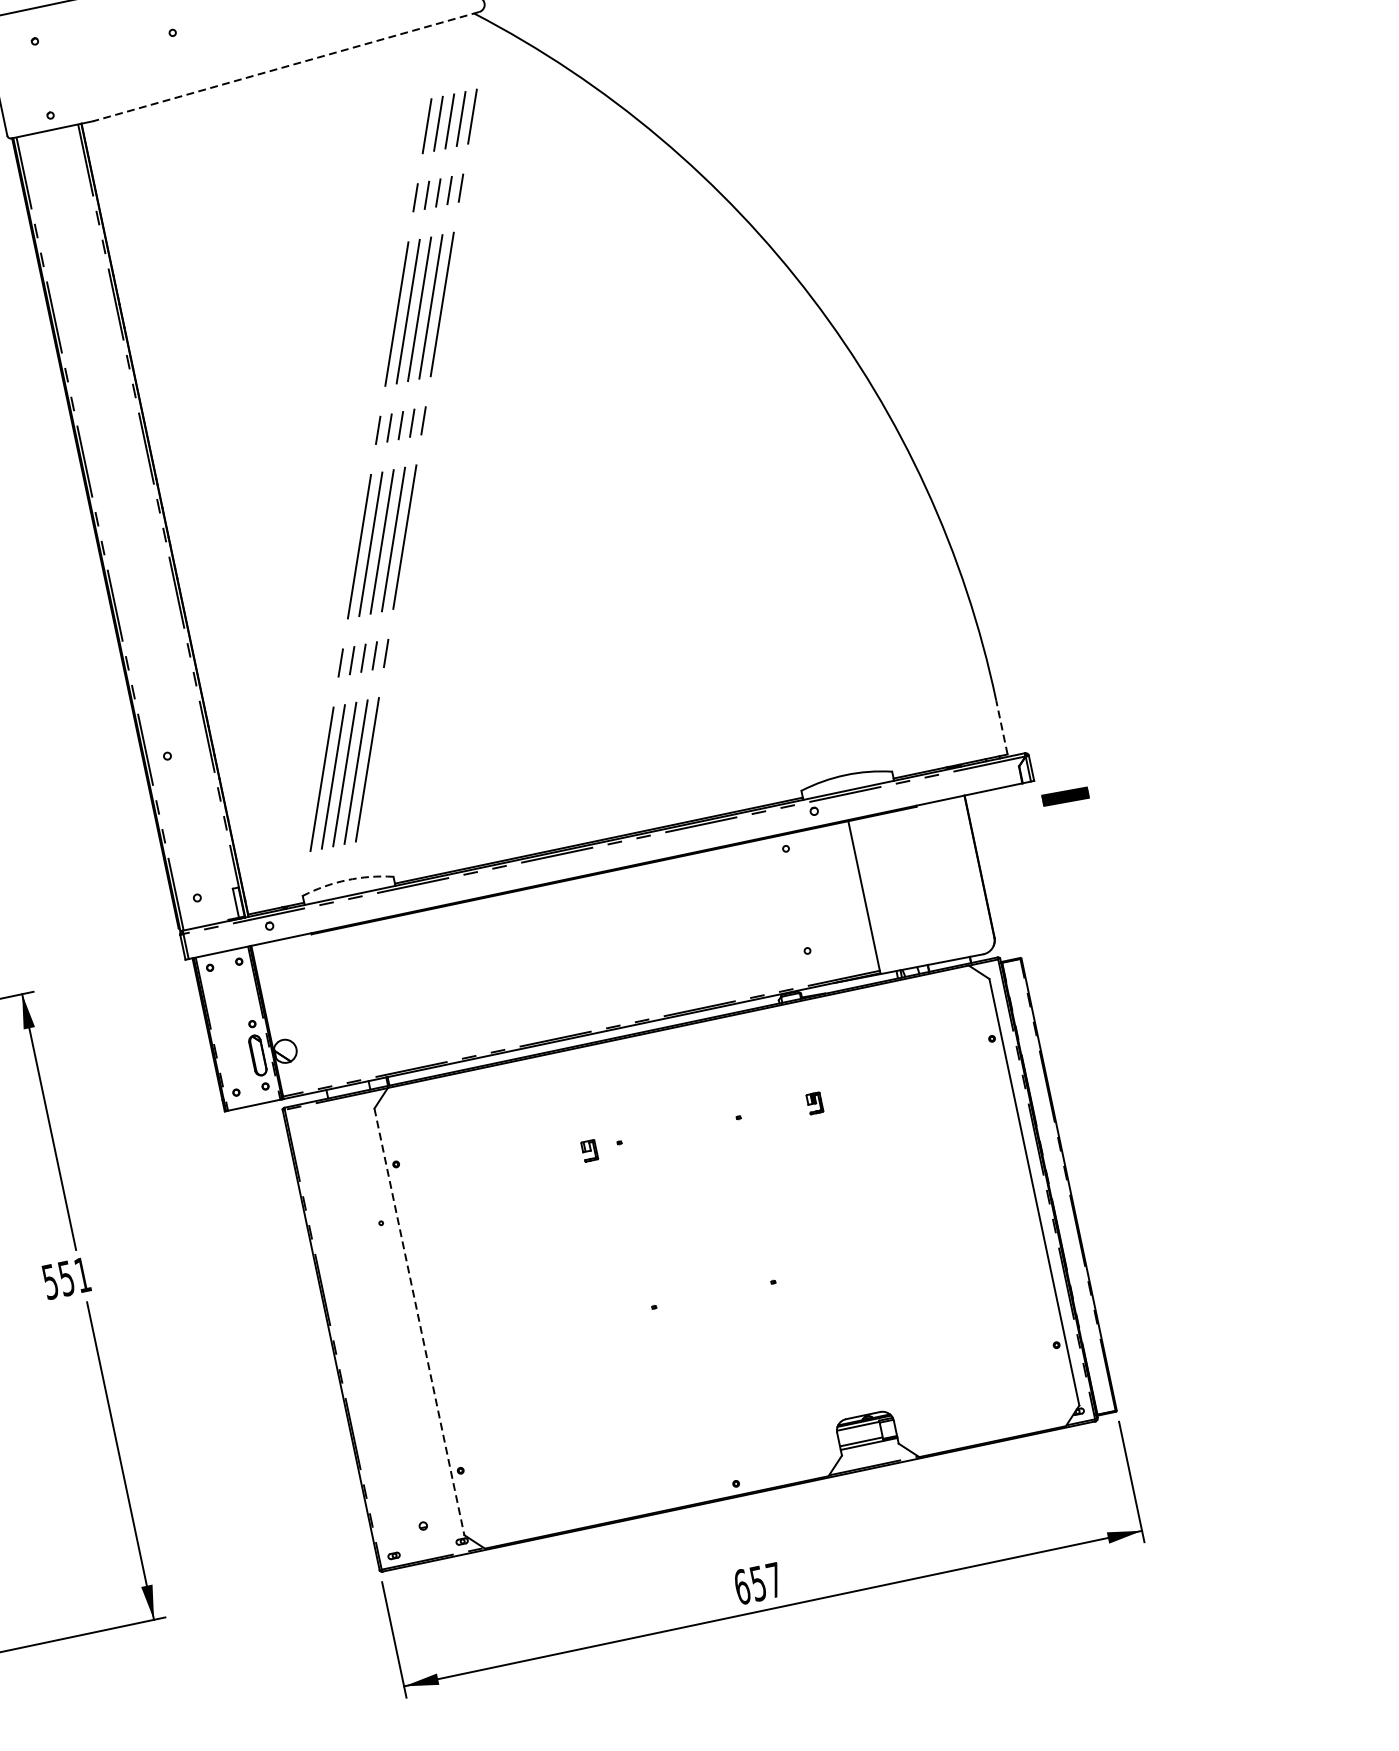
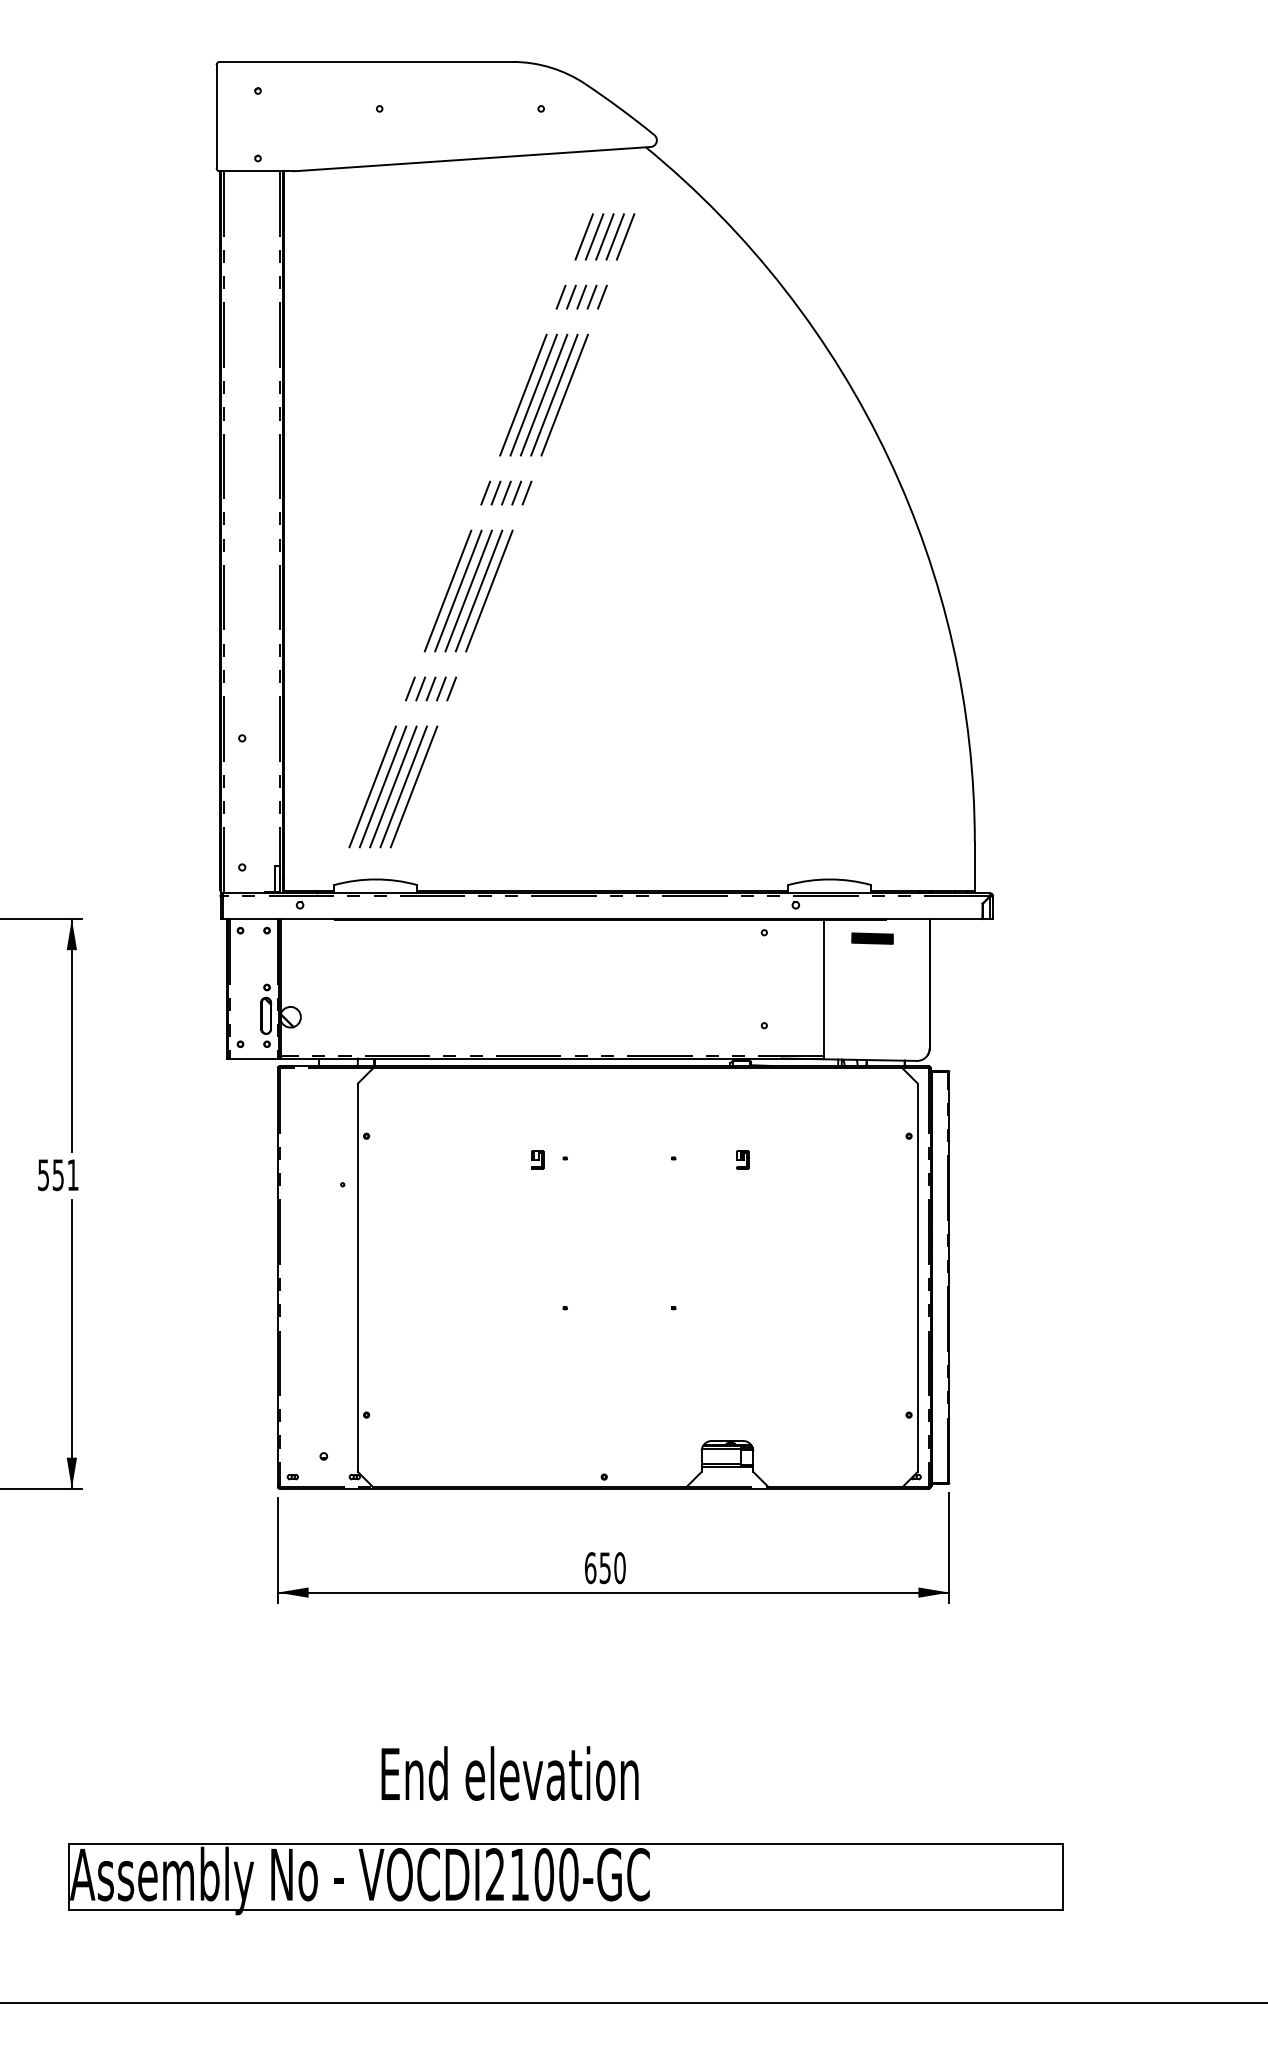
line: (286, 67) -> (472, 159), dashed -> solid
line: (1001, 727) -> (974, 866), dashed -> solid
part: (1065, 796) -> (872, 938), moved
arc: (346, 880) -> (375, 879), dashed -> solid
line: (419, 1322) -> (357, 1278), dashed -> solid
text: (774, 1580) -> (619, 1568), 657 -> 650

